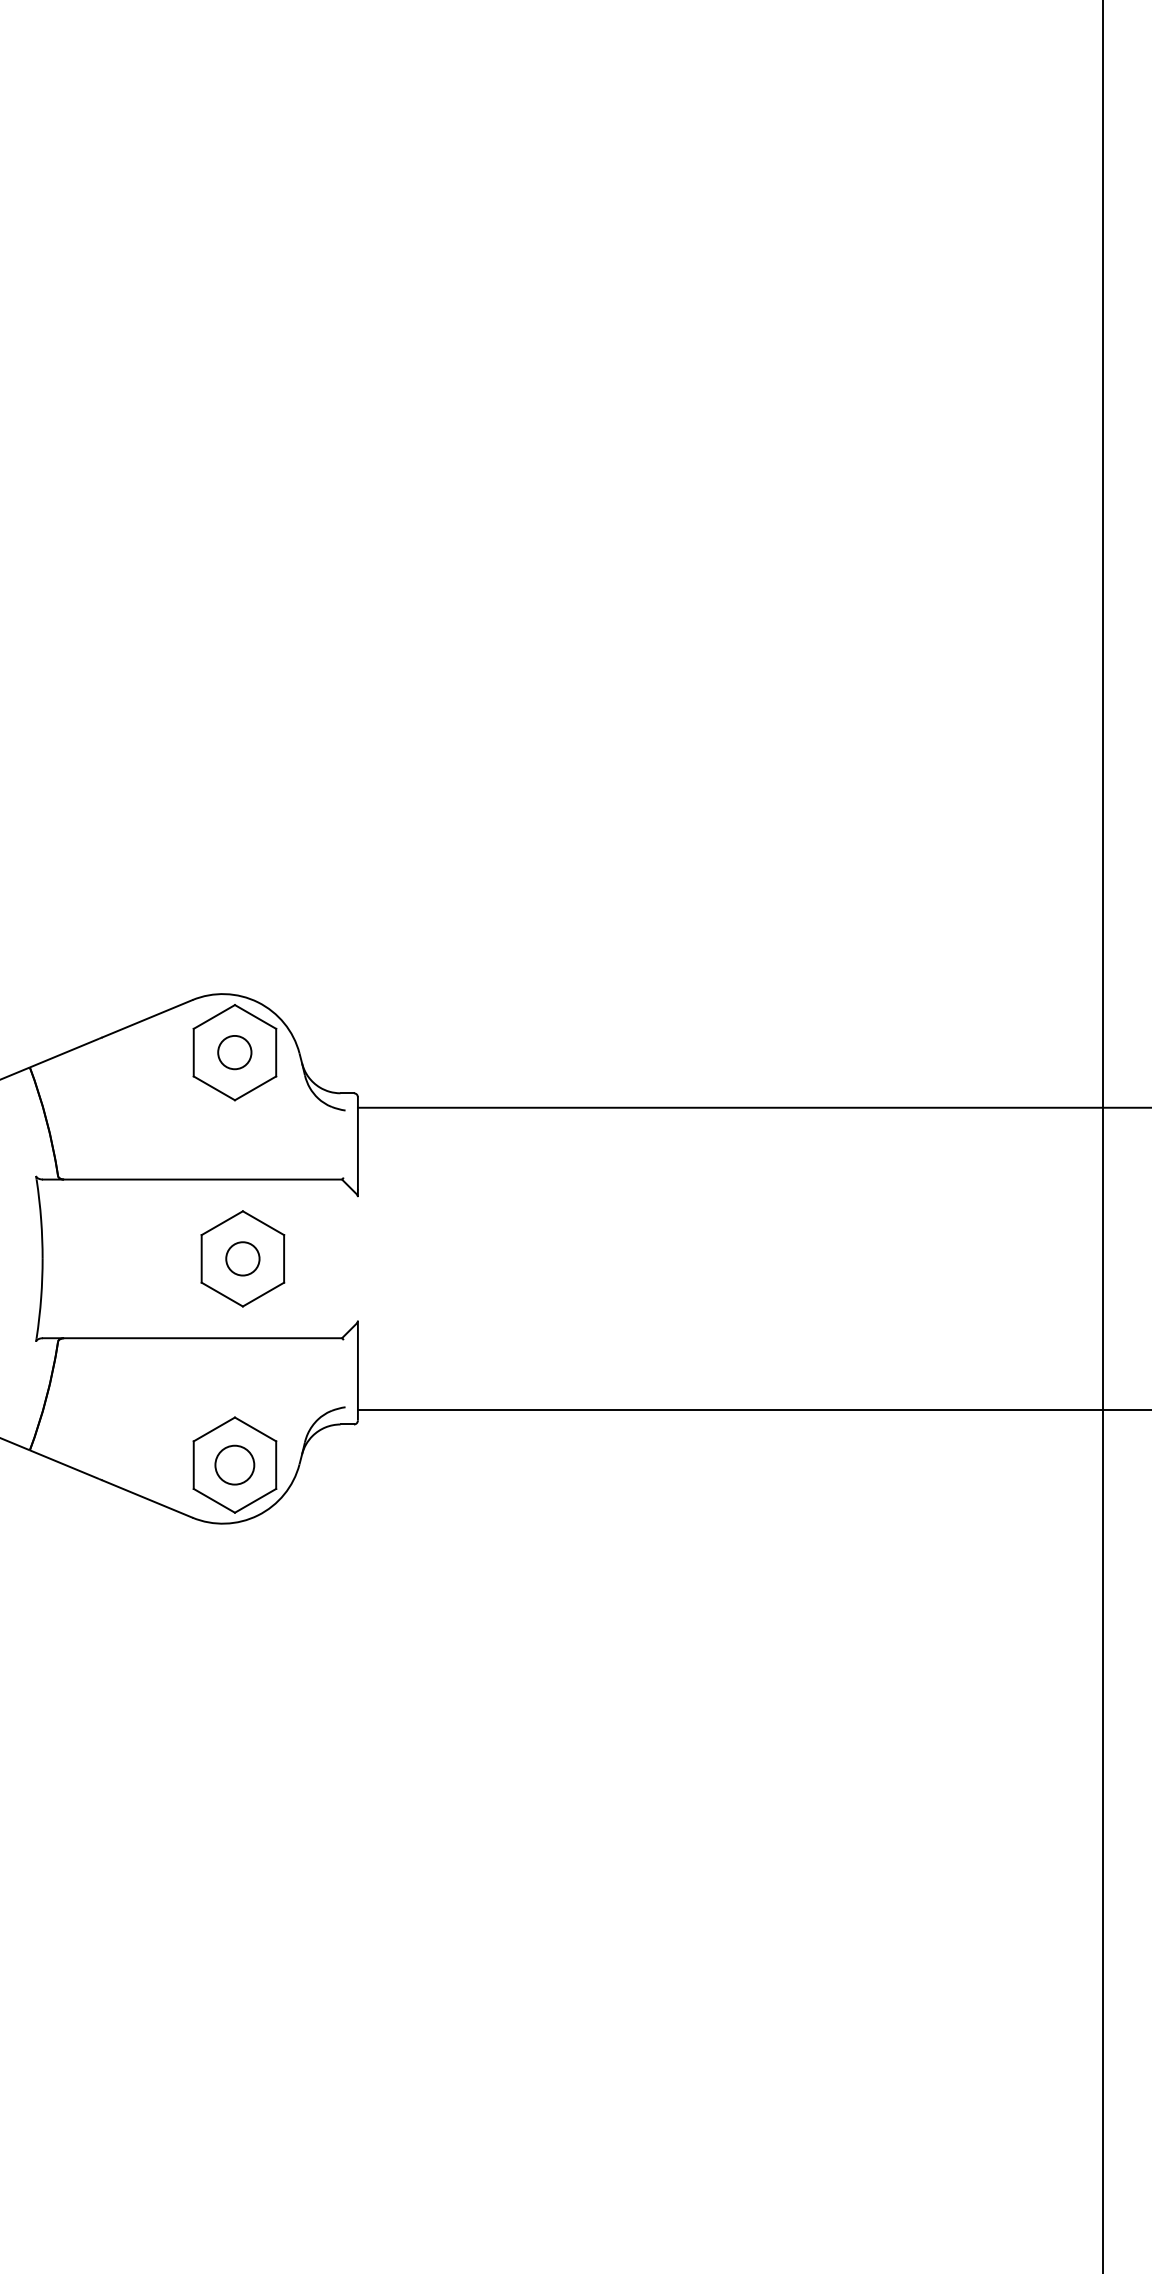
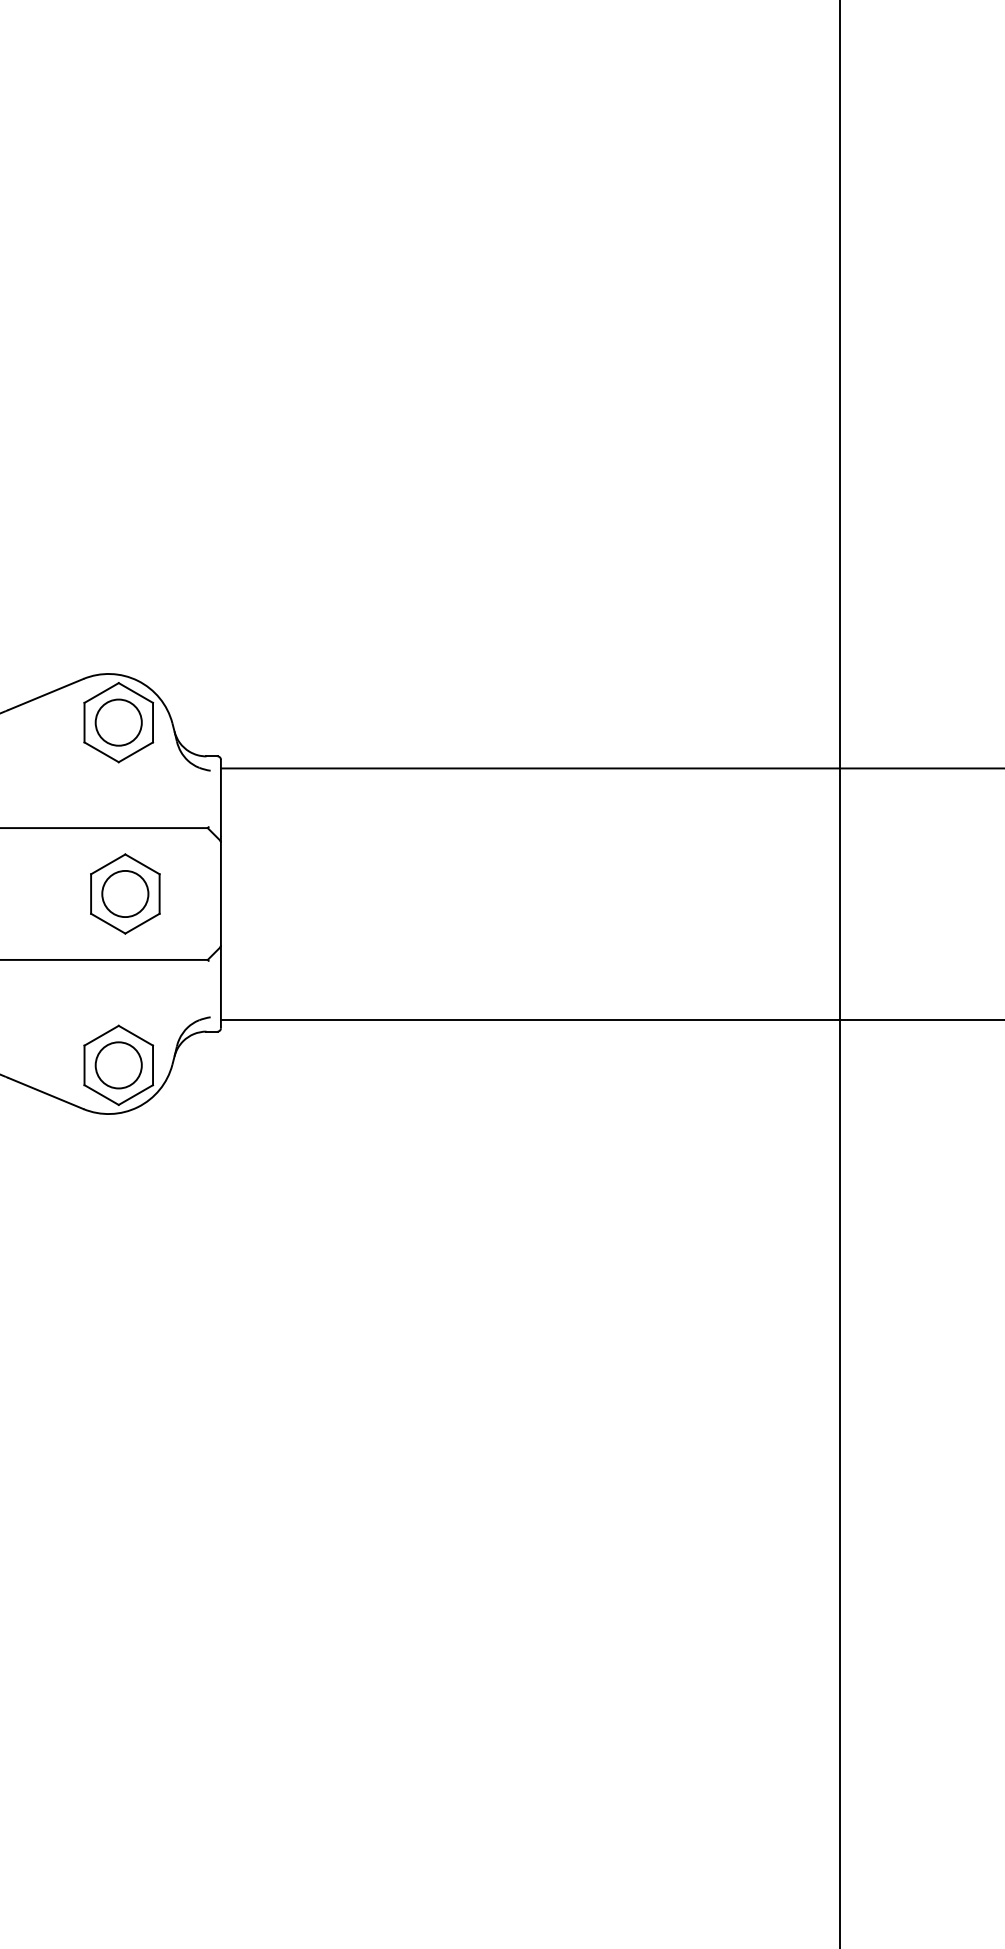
circle: (234, 1052) -> (118, 722), size x1.67
circle: (243, 1258) -> (125, 893), size x1.67
line: (357, 1258) -> (220, 893), added
circle: (234, 1465) -> (118, 1065), size x1.43

